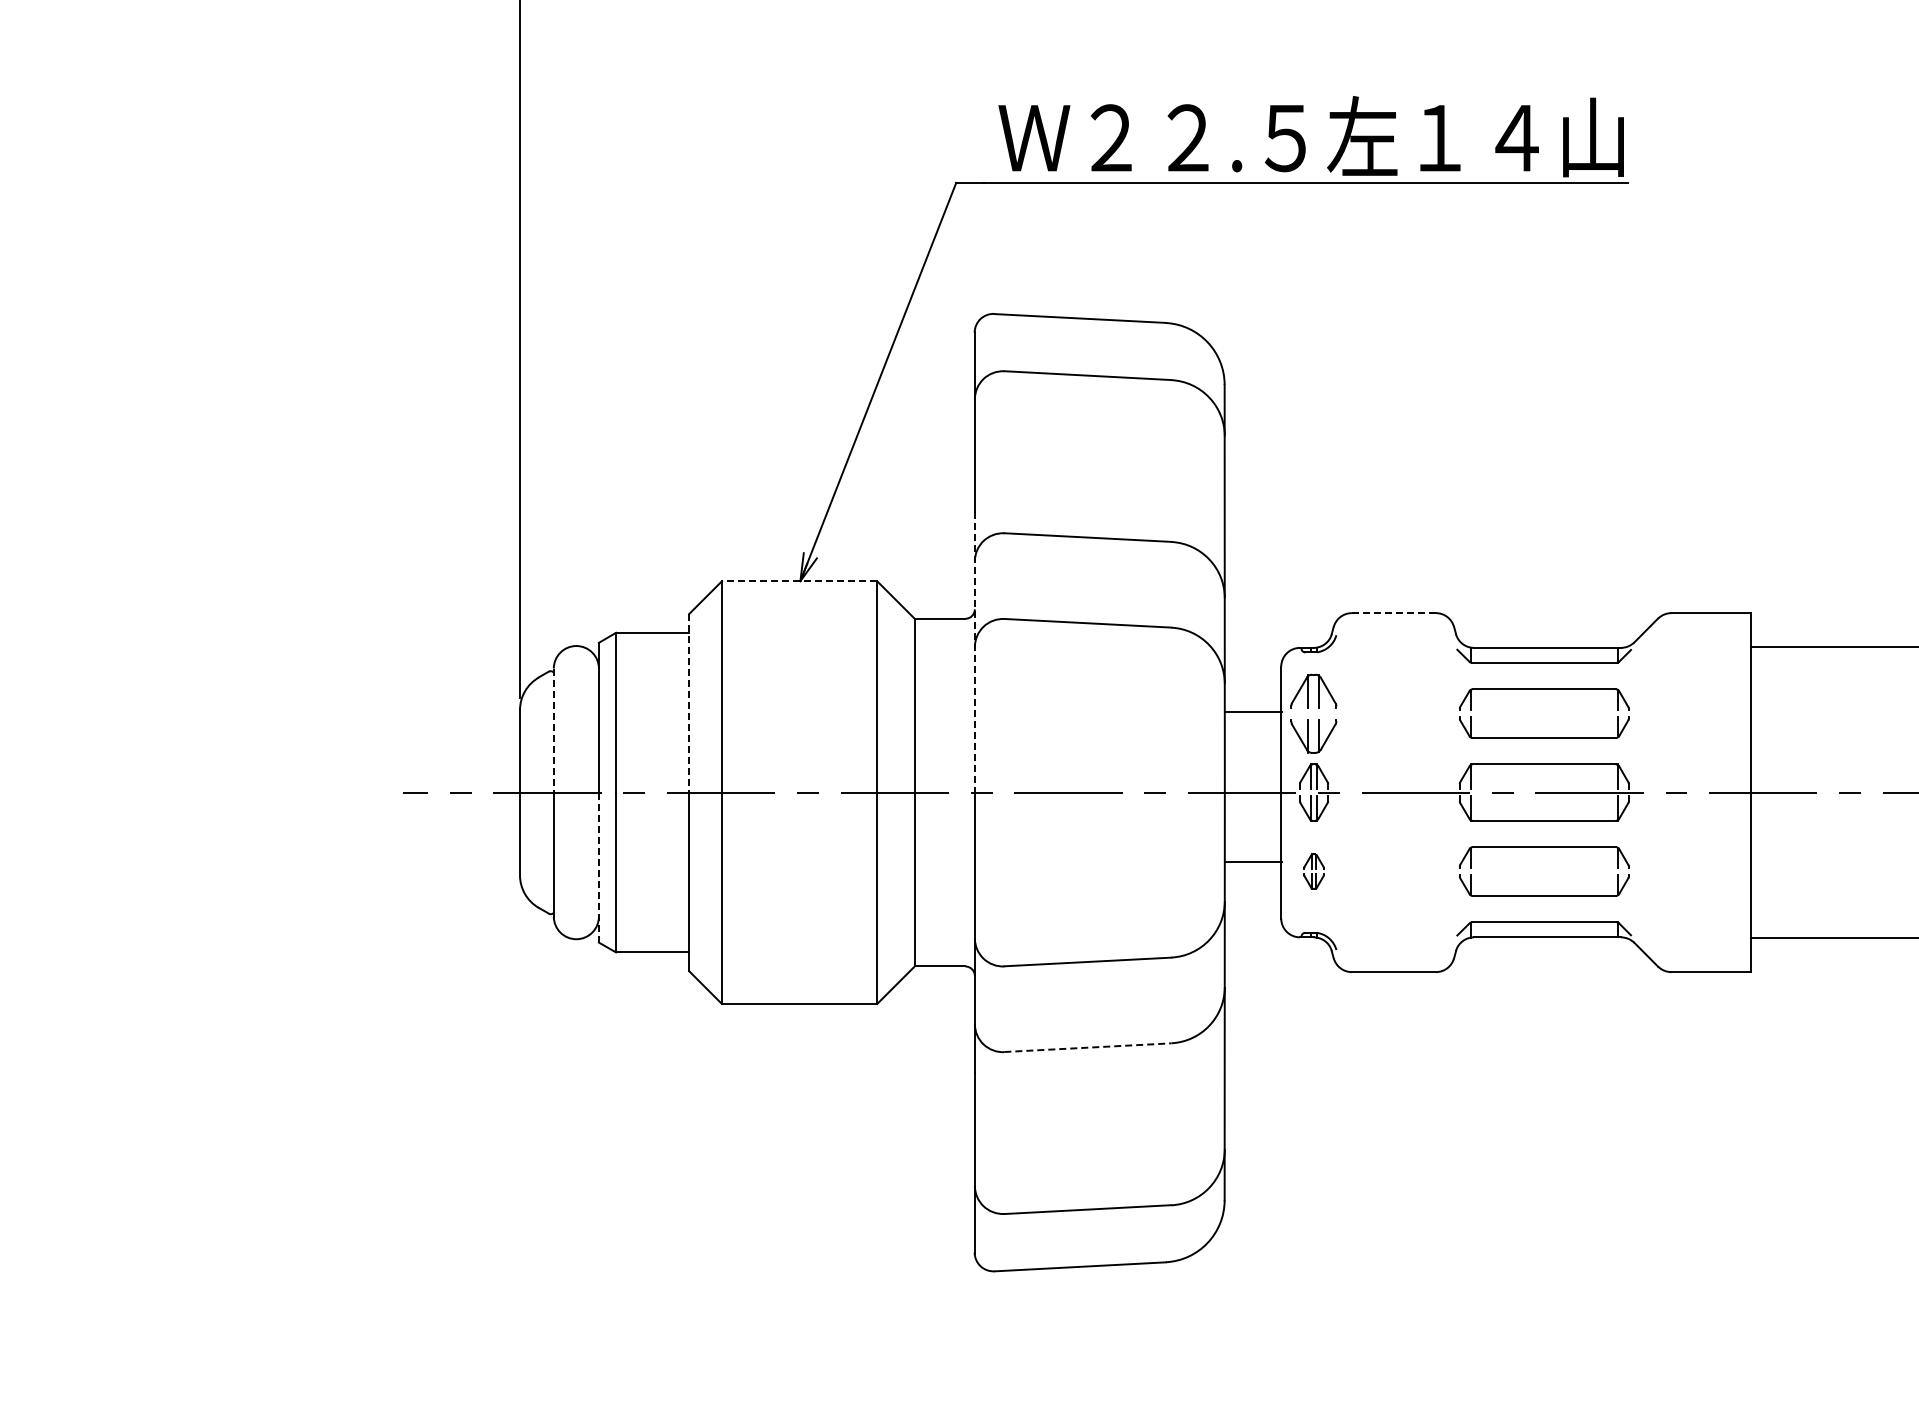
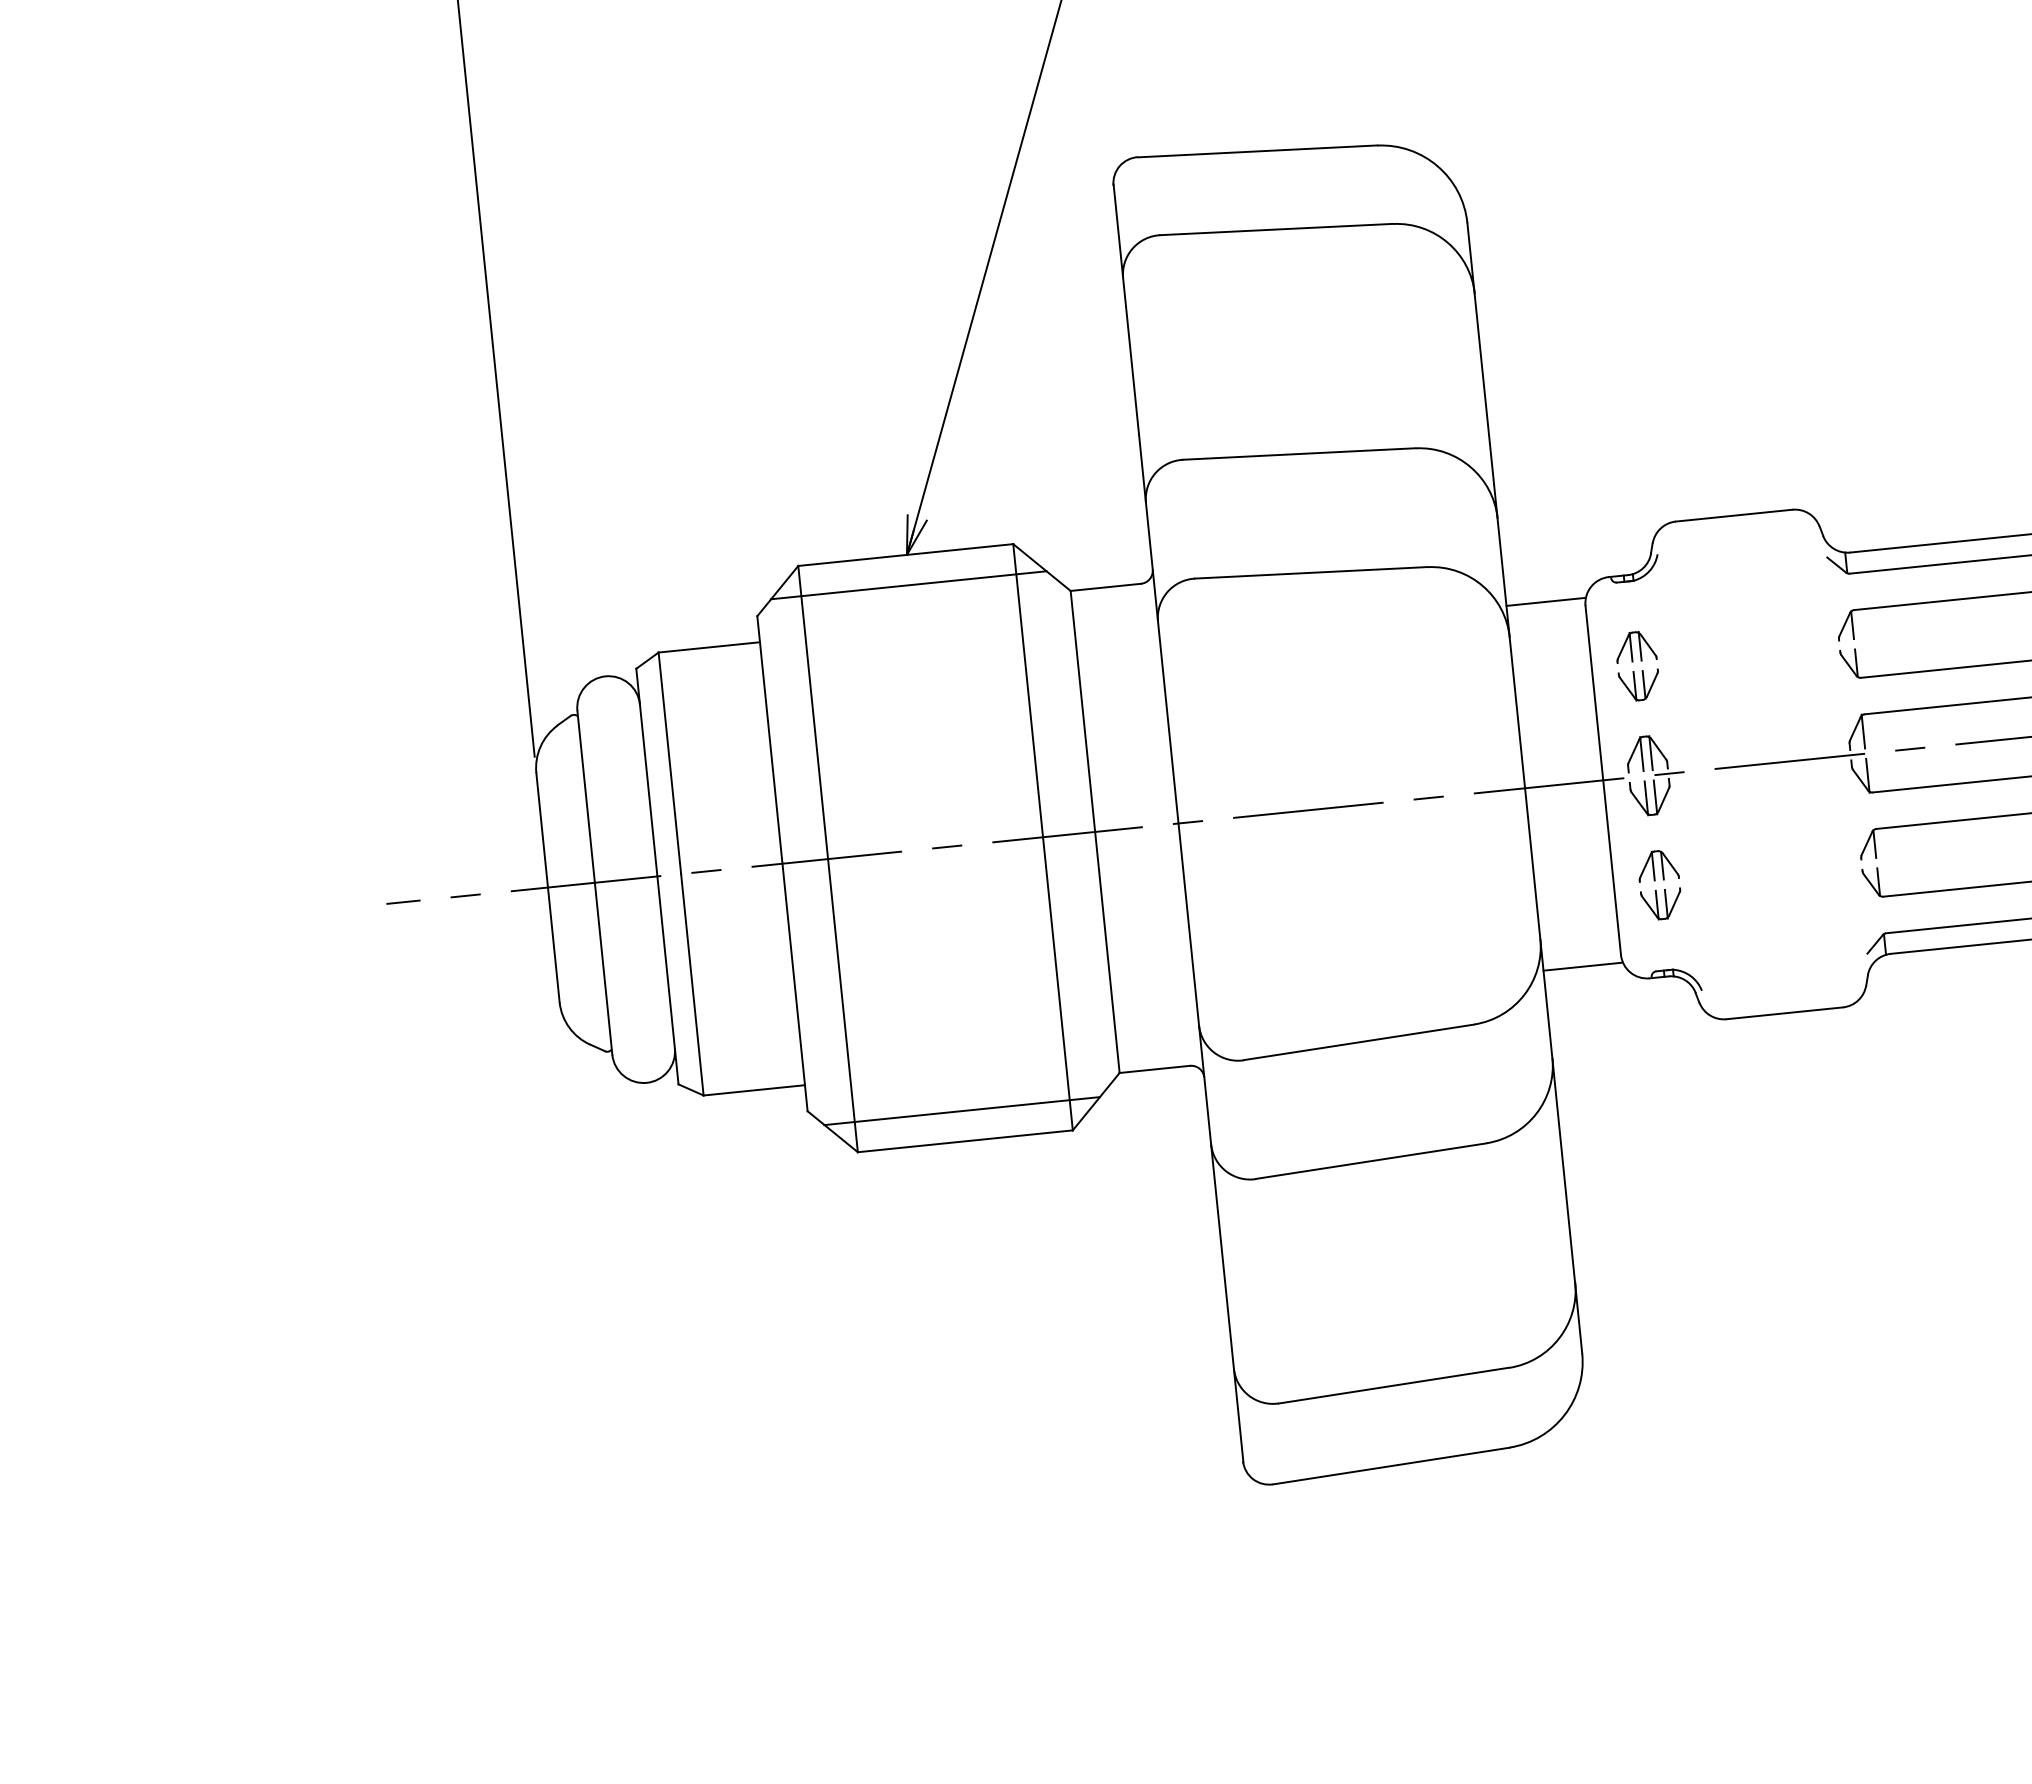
line: (799, 581) -> (905, 555), dashed -> solid
line: (799, 602) -> (908, 584), added
line: (1393, 613) -> (1733, 516), dashed -> solid
line: (974, 652) -> (1158, 629), dashed -> solid
line: (689, 703) -> (770, 740), dashed -> solid
line: (1252, 712) -> (1544, 602), moved
part: (1314, 713) -> (1638, 665), size x0.62
line: (553, 731) -> (585, 798), dashed -> solid
line: (1252, 862) -> (1581, 967), moved
line: (598, 867) -> (667, 980), dashed -> solid
part: (1313, 871) -> (1659, 885), size x1.43
line: (799, 982) -> (962, 1111), added
line: (1087, 1047) -> (1370, 1160), dashed -> solid

